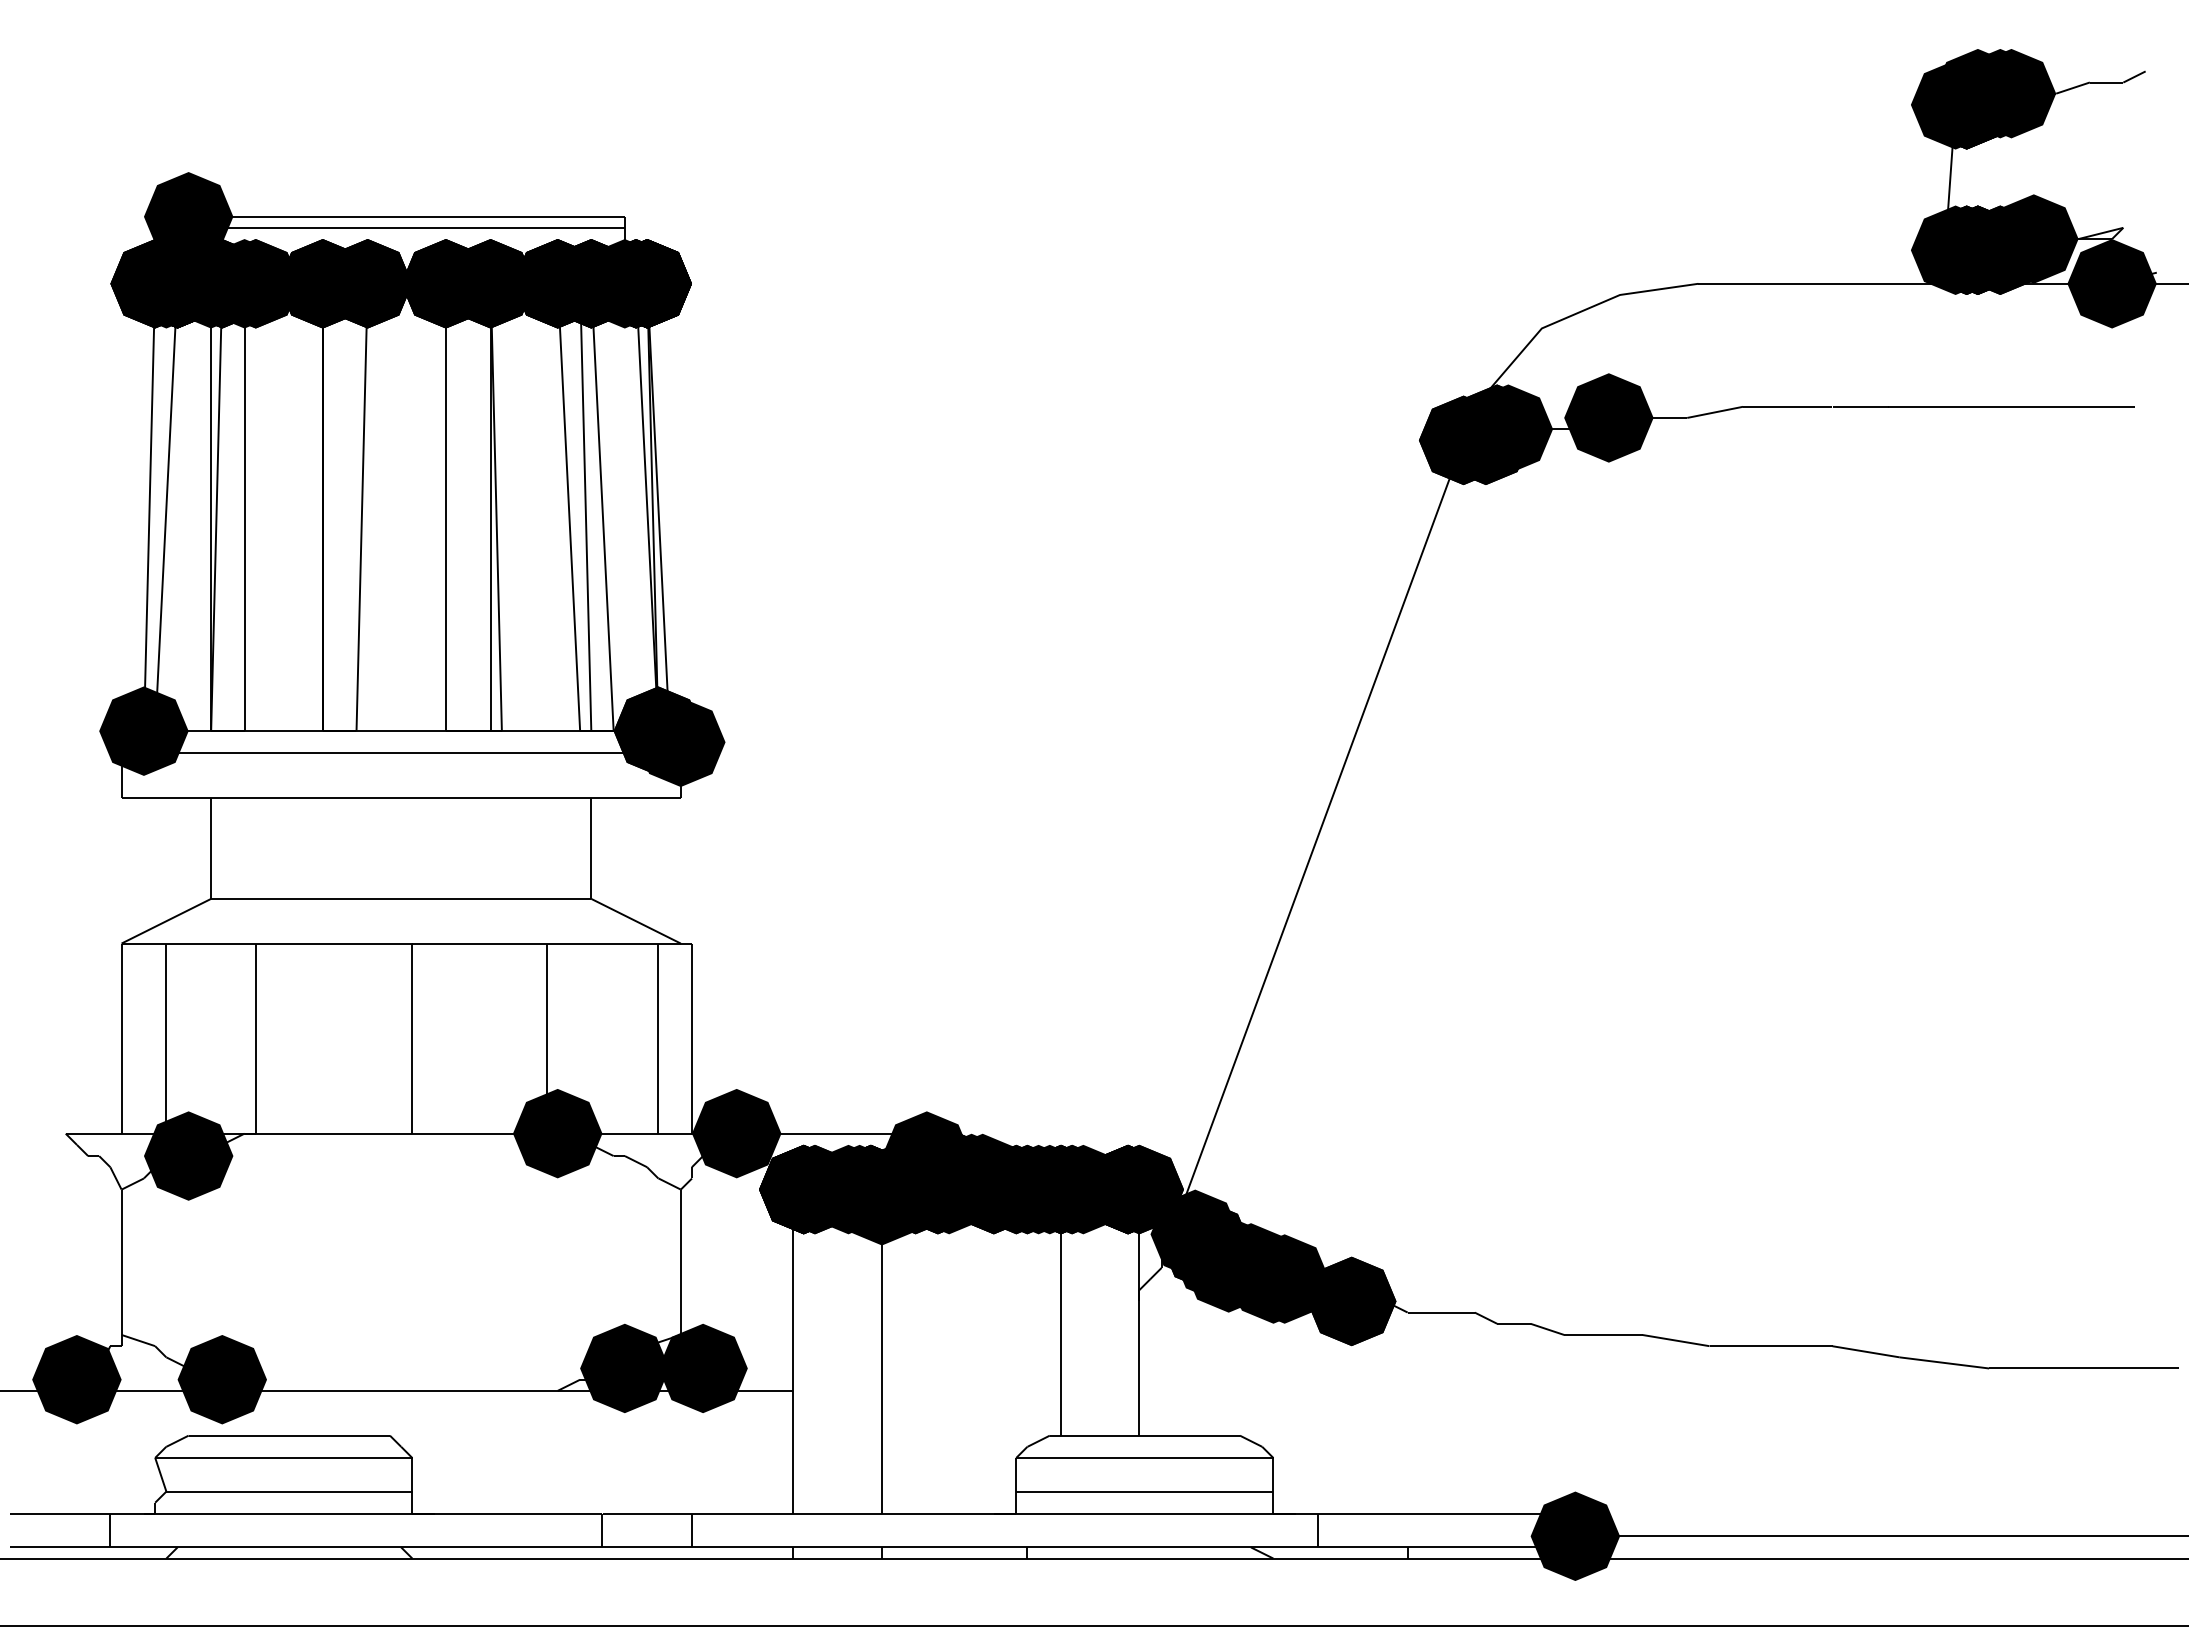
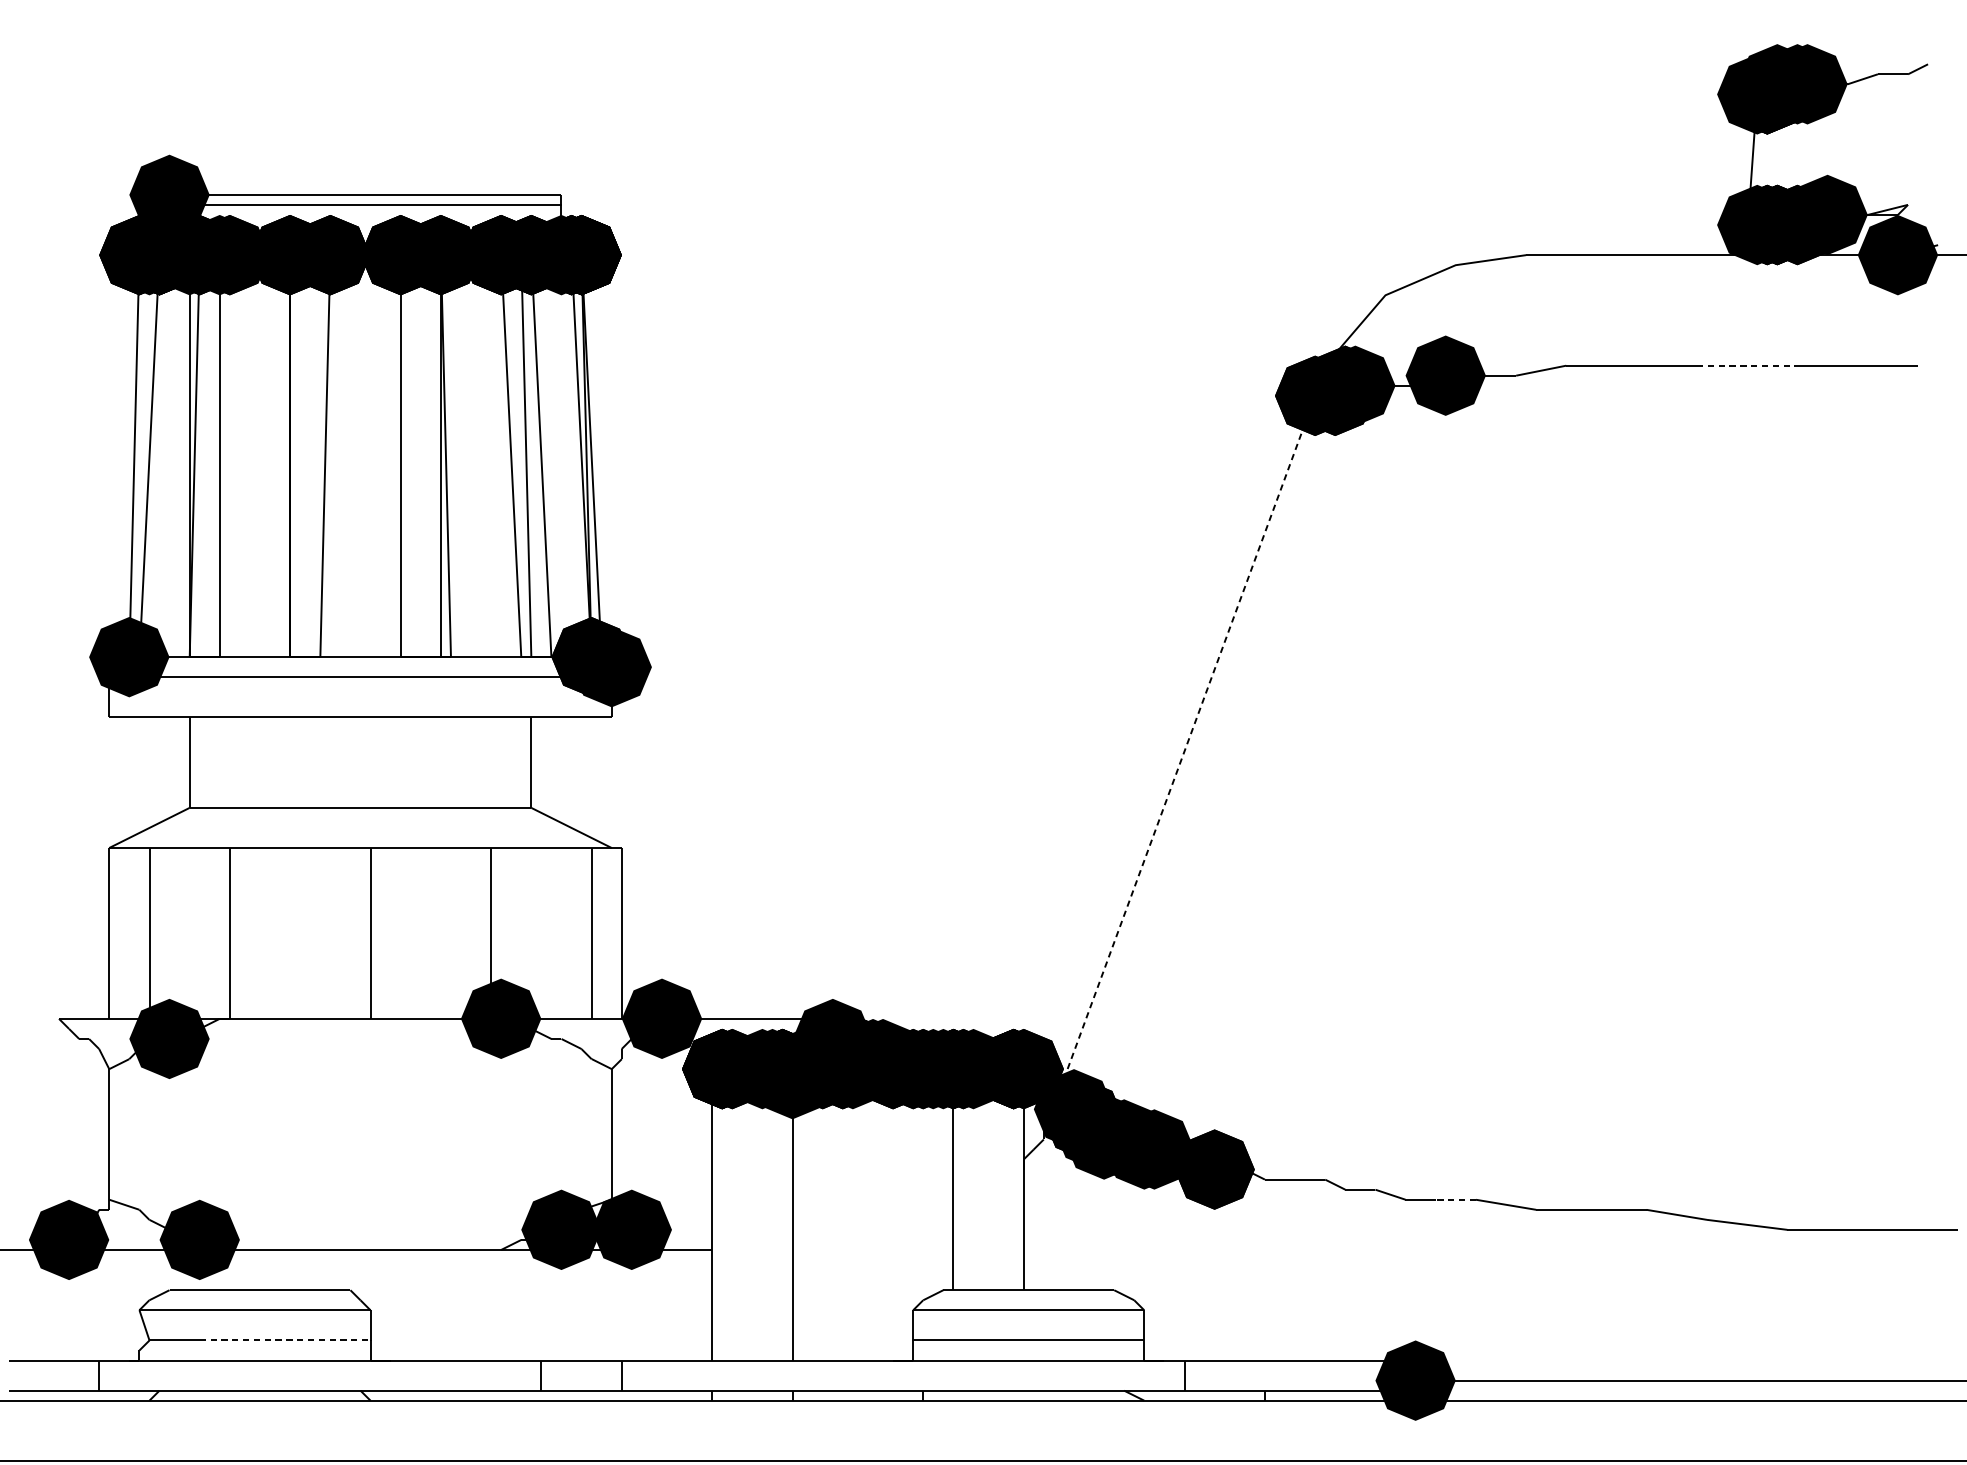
line: (1944, 406) -> (1747, 365), solid -> dashed
line: (1324, 820) -> (1190, 737), solid -> dashed
line: (1619, 1334) -> (1455, 1199), solid -> dashed
line: (317, 1491) -> (285, 1340), solid -> dashed

